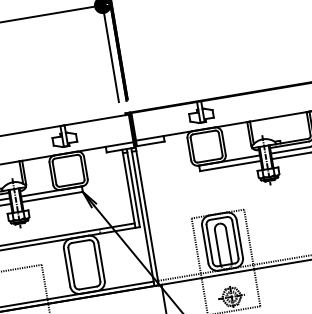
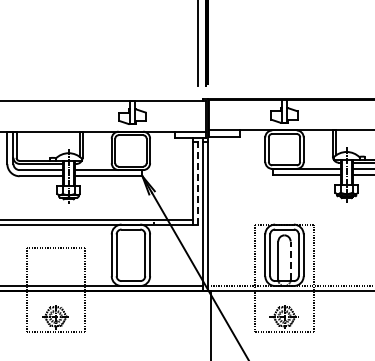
line: (132, 187) -> (197, 180), solid -> dashed
line: (228, 245) -> (290, 260), solid -> dashed

